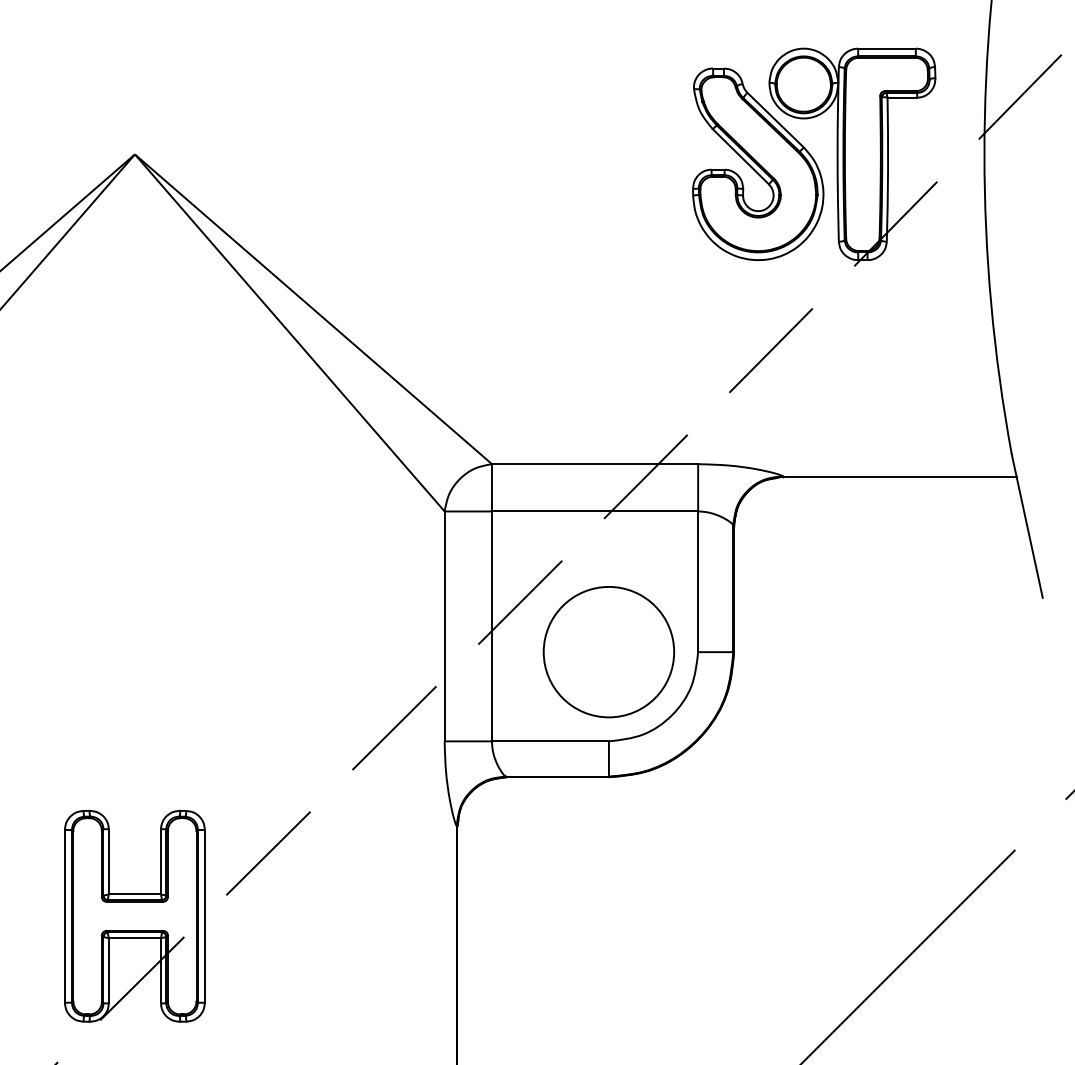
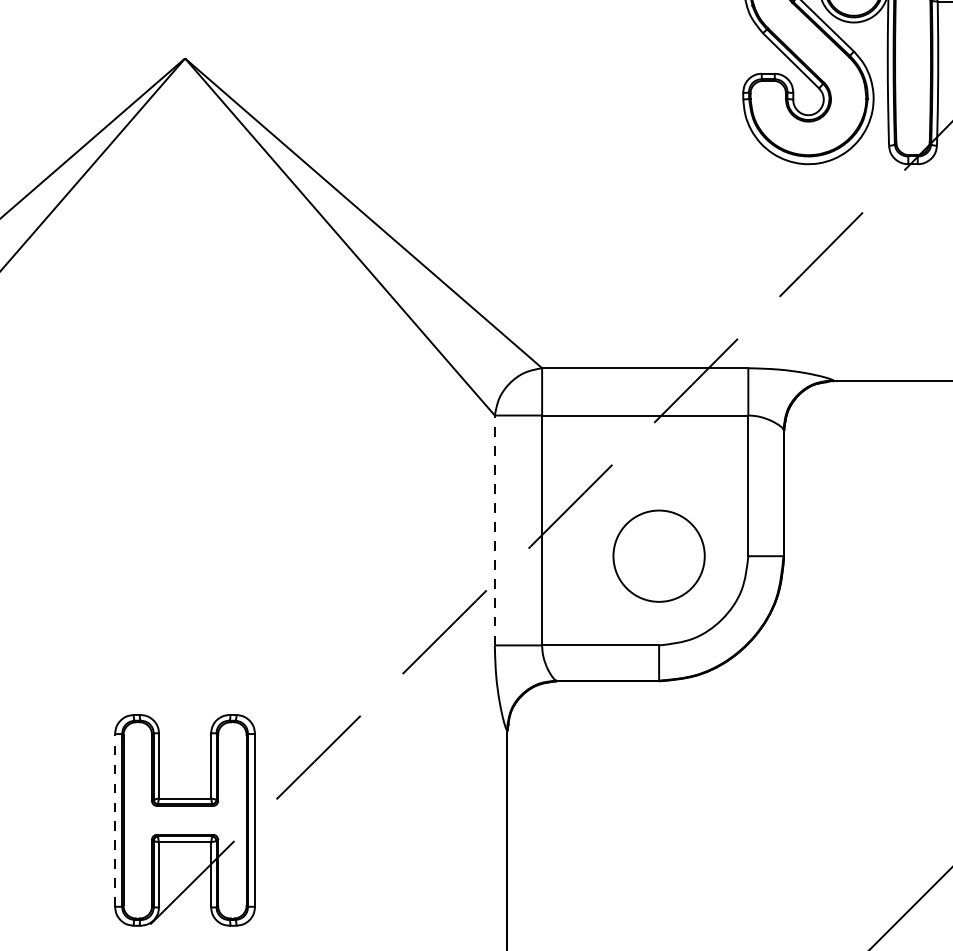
line: (444, 626) -> (494, 530), solid -> dashed
circle: (608, 651) -> (658, 555), size x0.7
line: (64, 915) -> (114, 819), solid -> dashed

